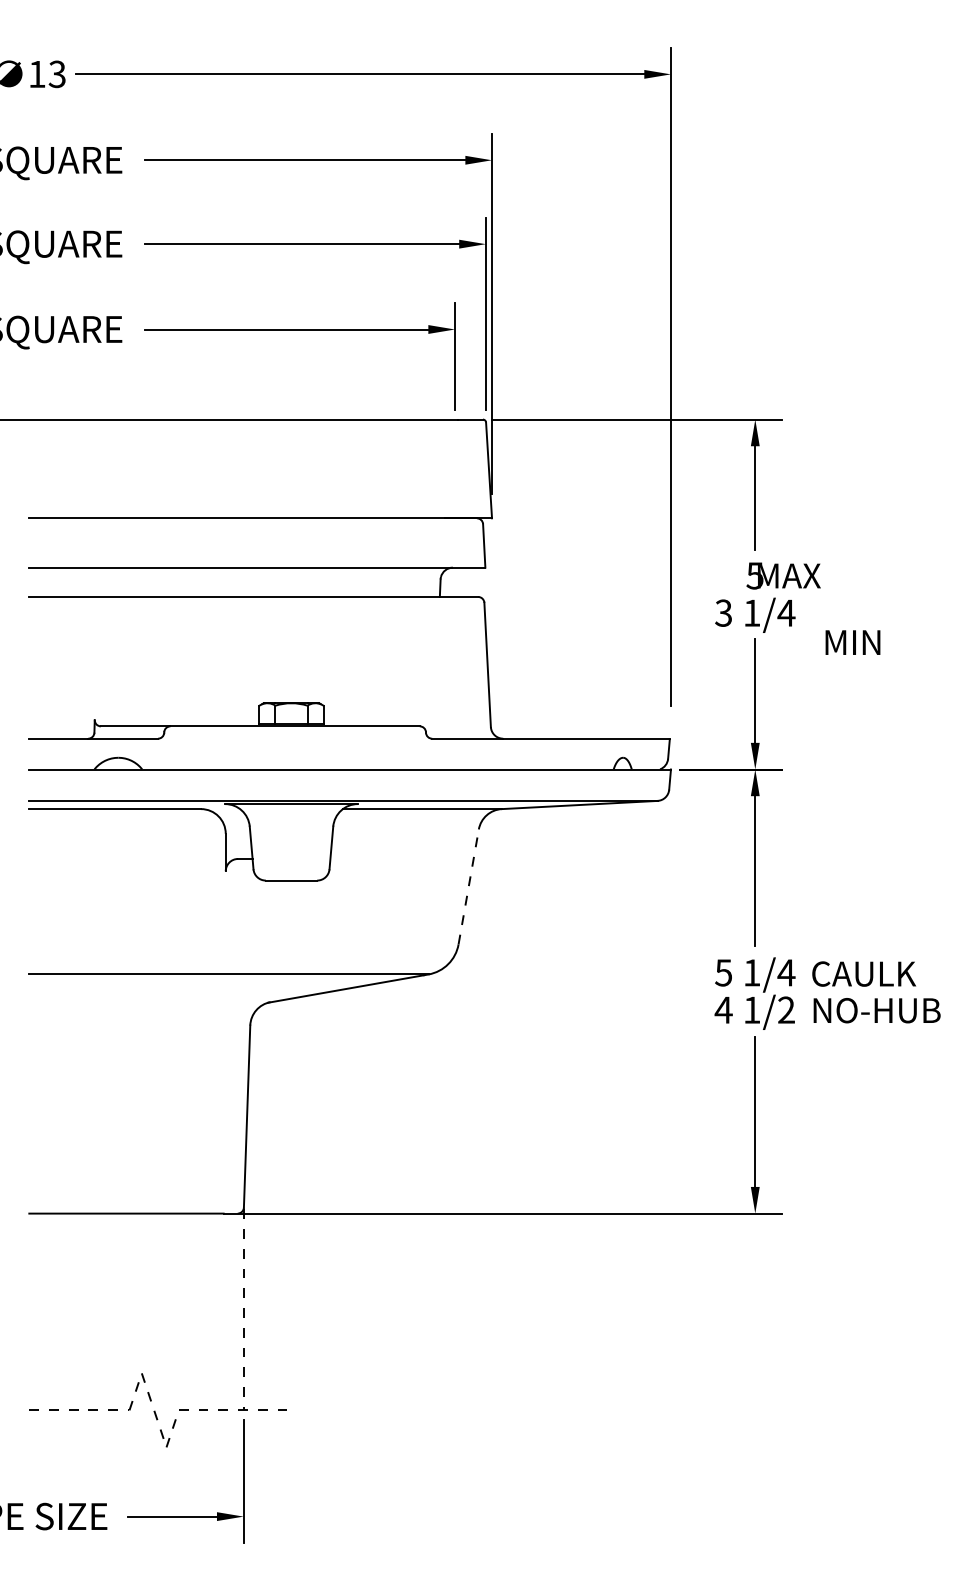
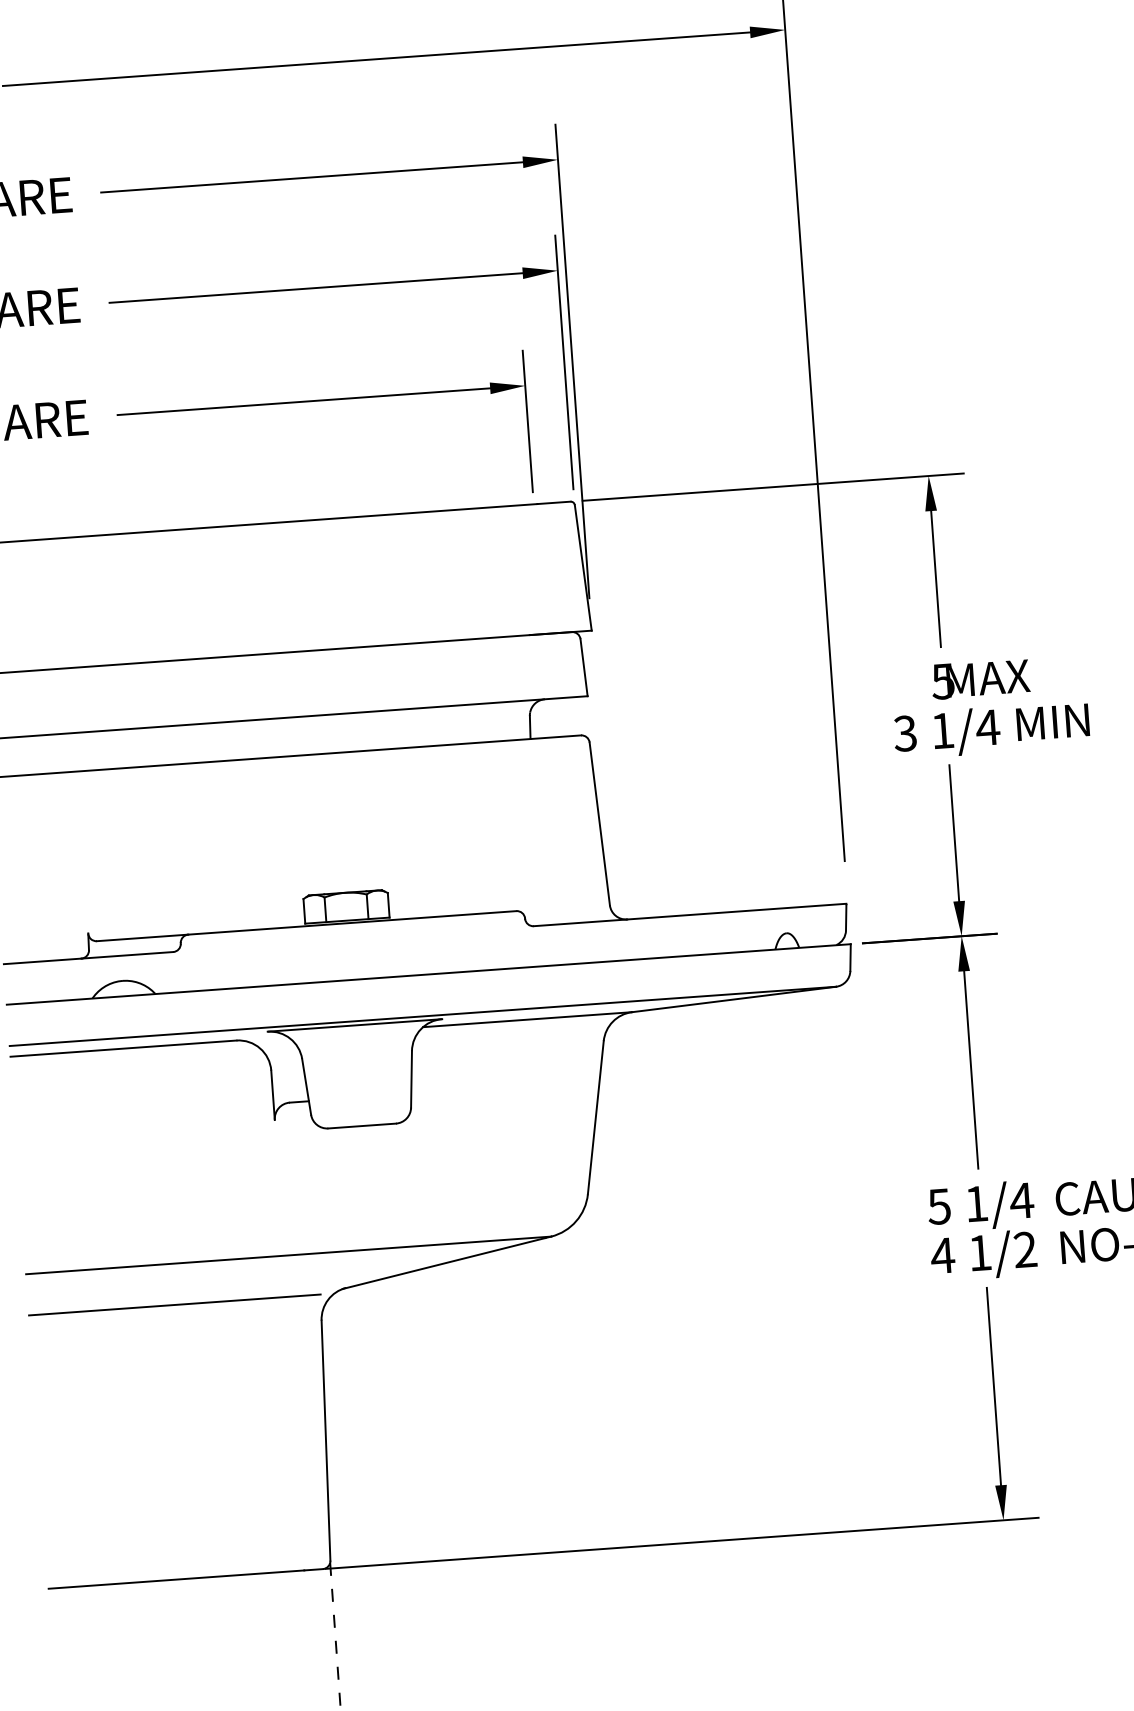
text: (852, 642) -> (1052, 722), moved
line: (468, 886) -> (595, 1117), dashed -> solid
line: (139, 1005) -> (174, 1304), added

